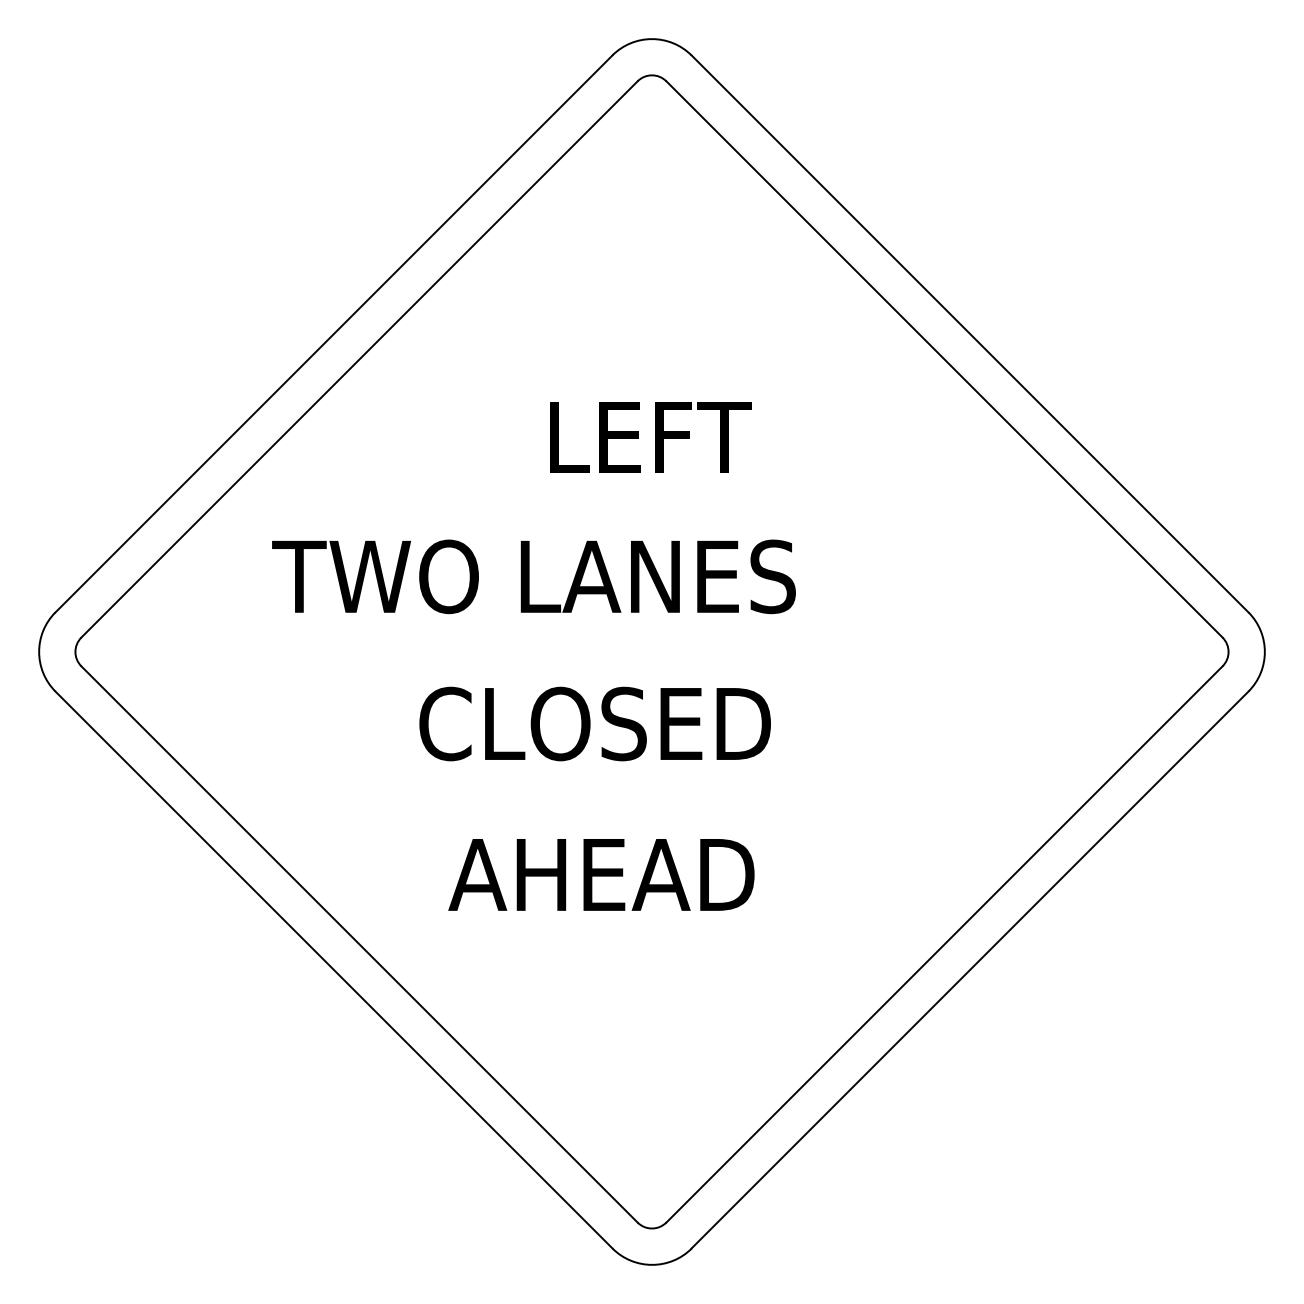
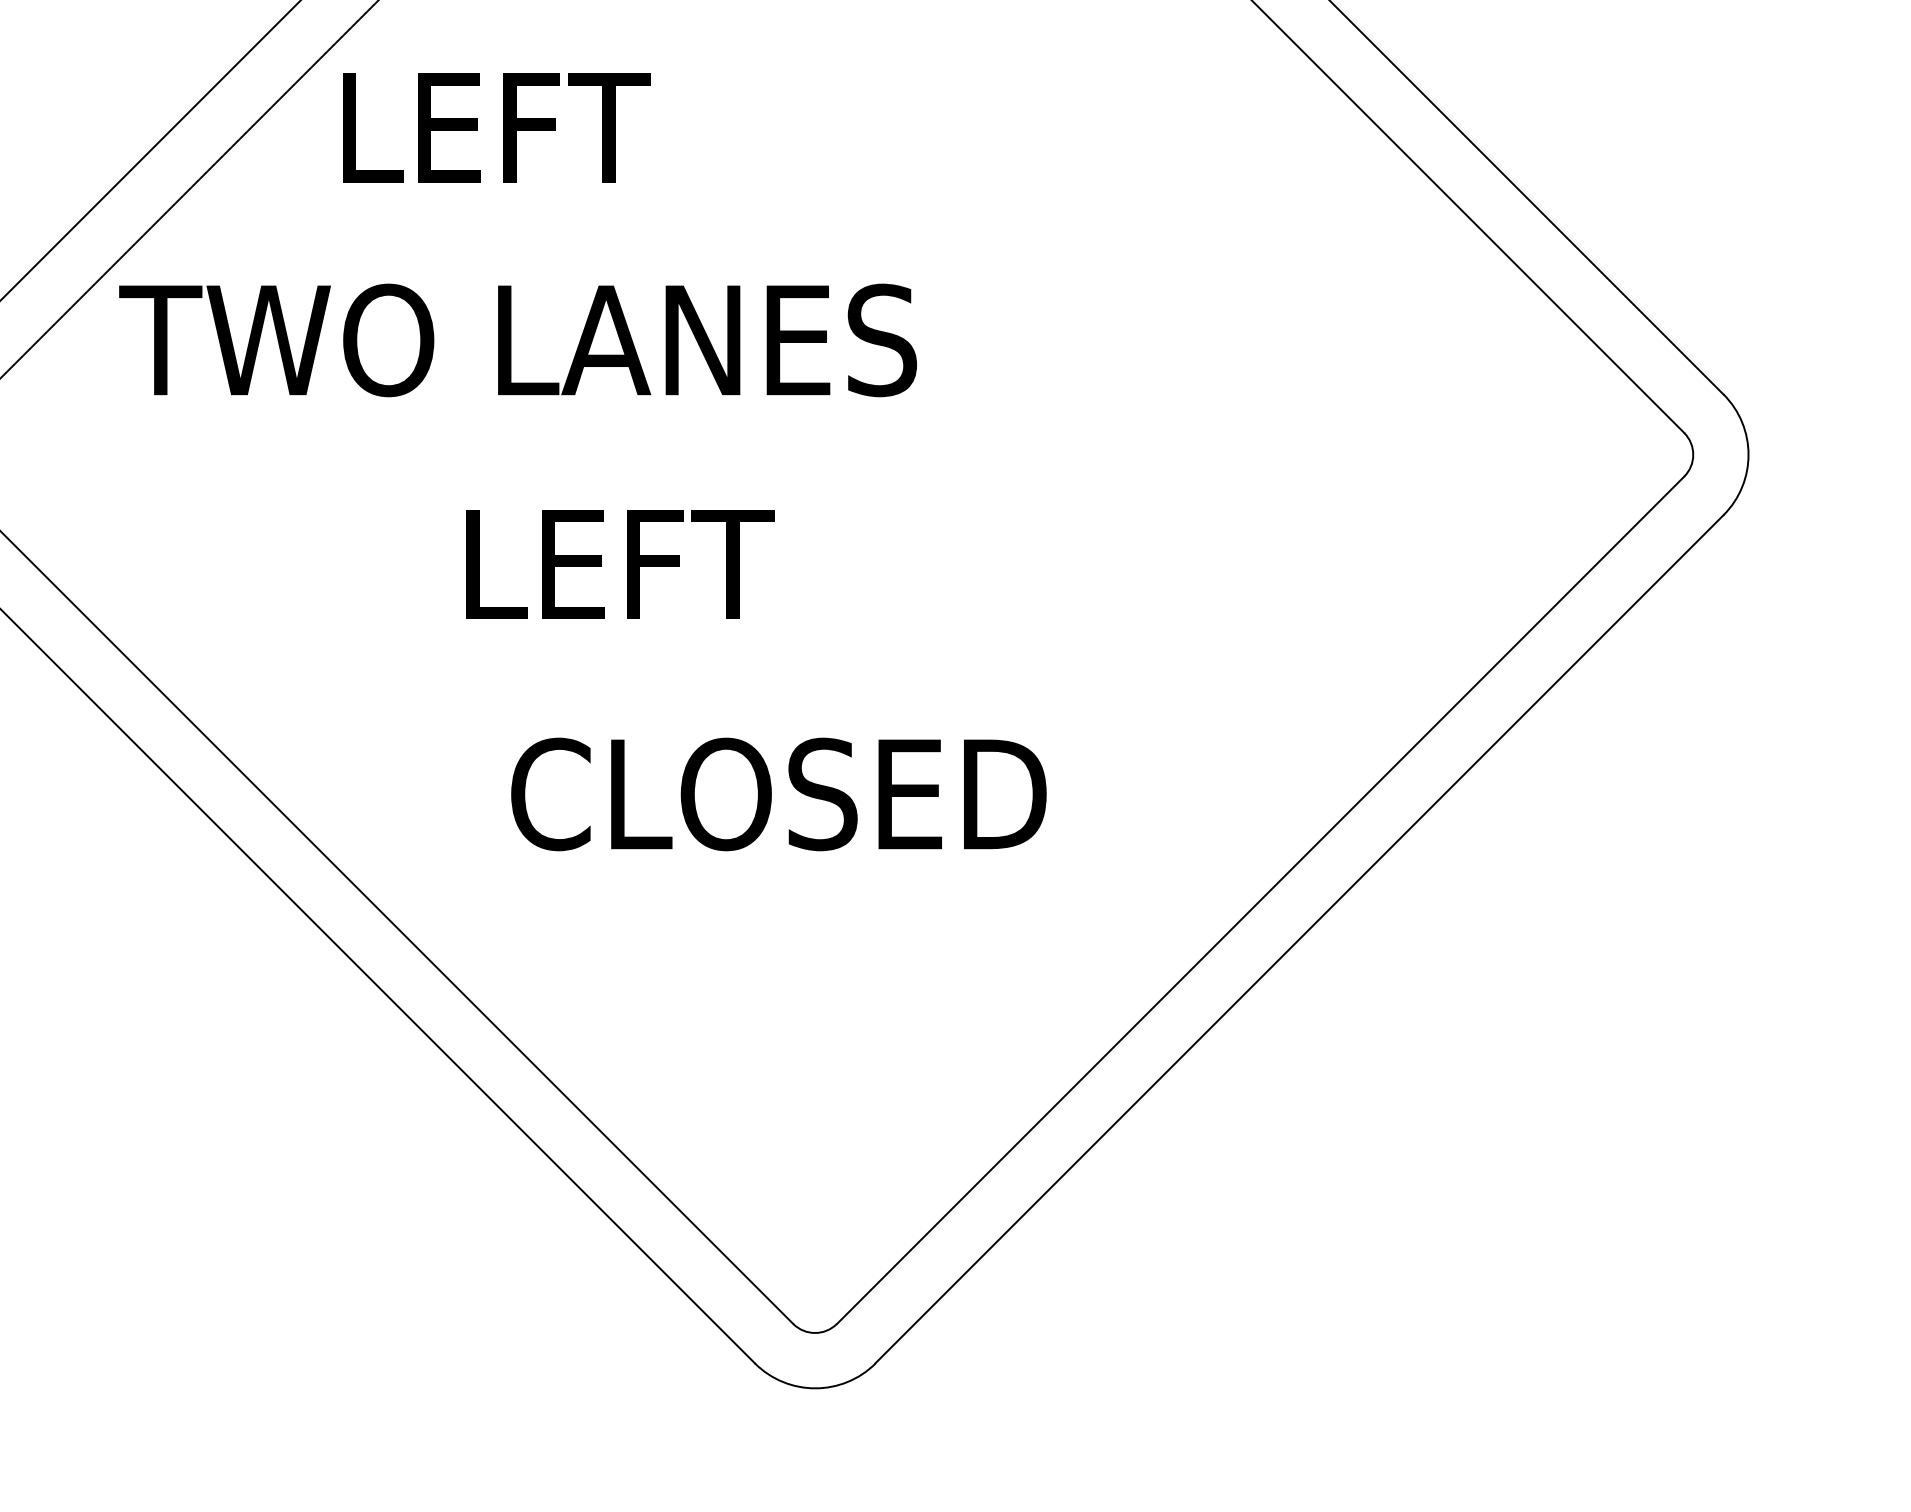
text: (650, 437) -> (496, 128), moved
text: (533, 576) -> (517, 339), moved
text: (594, 723) -> (727, 563), CLOSED -> LEFT
text: (625, 874) -> (774, 793), AHEAD -> CLOSED

